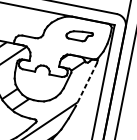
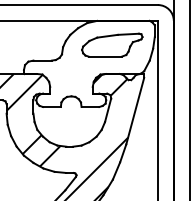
part: (79, 35) -> (112, 44), size x1.67
line: (86, 85) -> (135, 111), dashed -> solid

